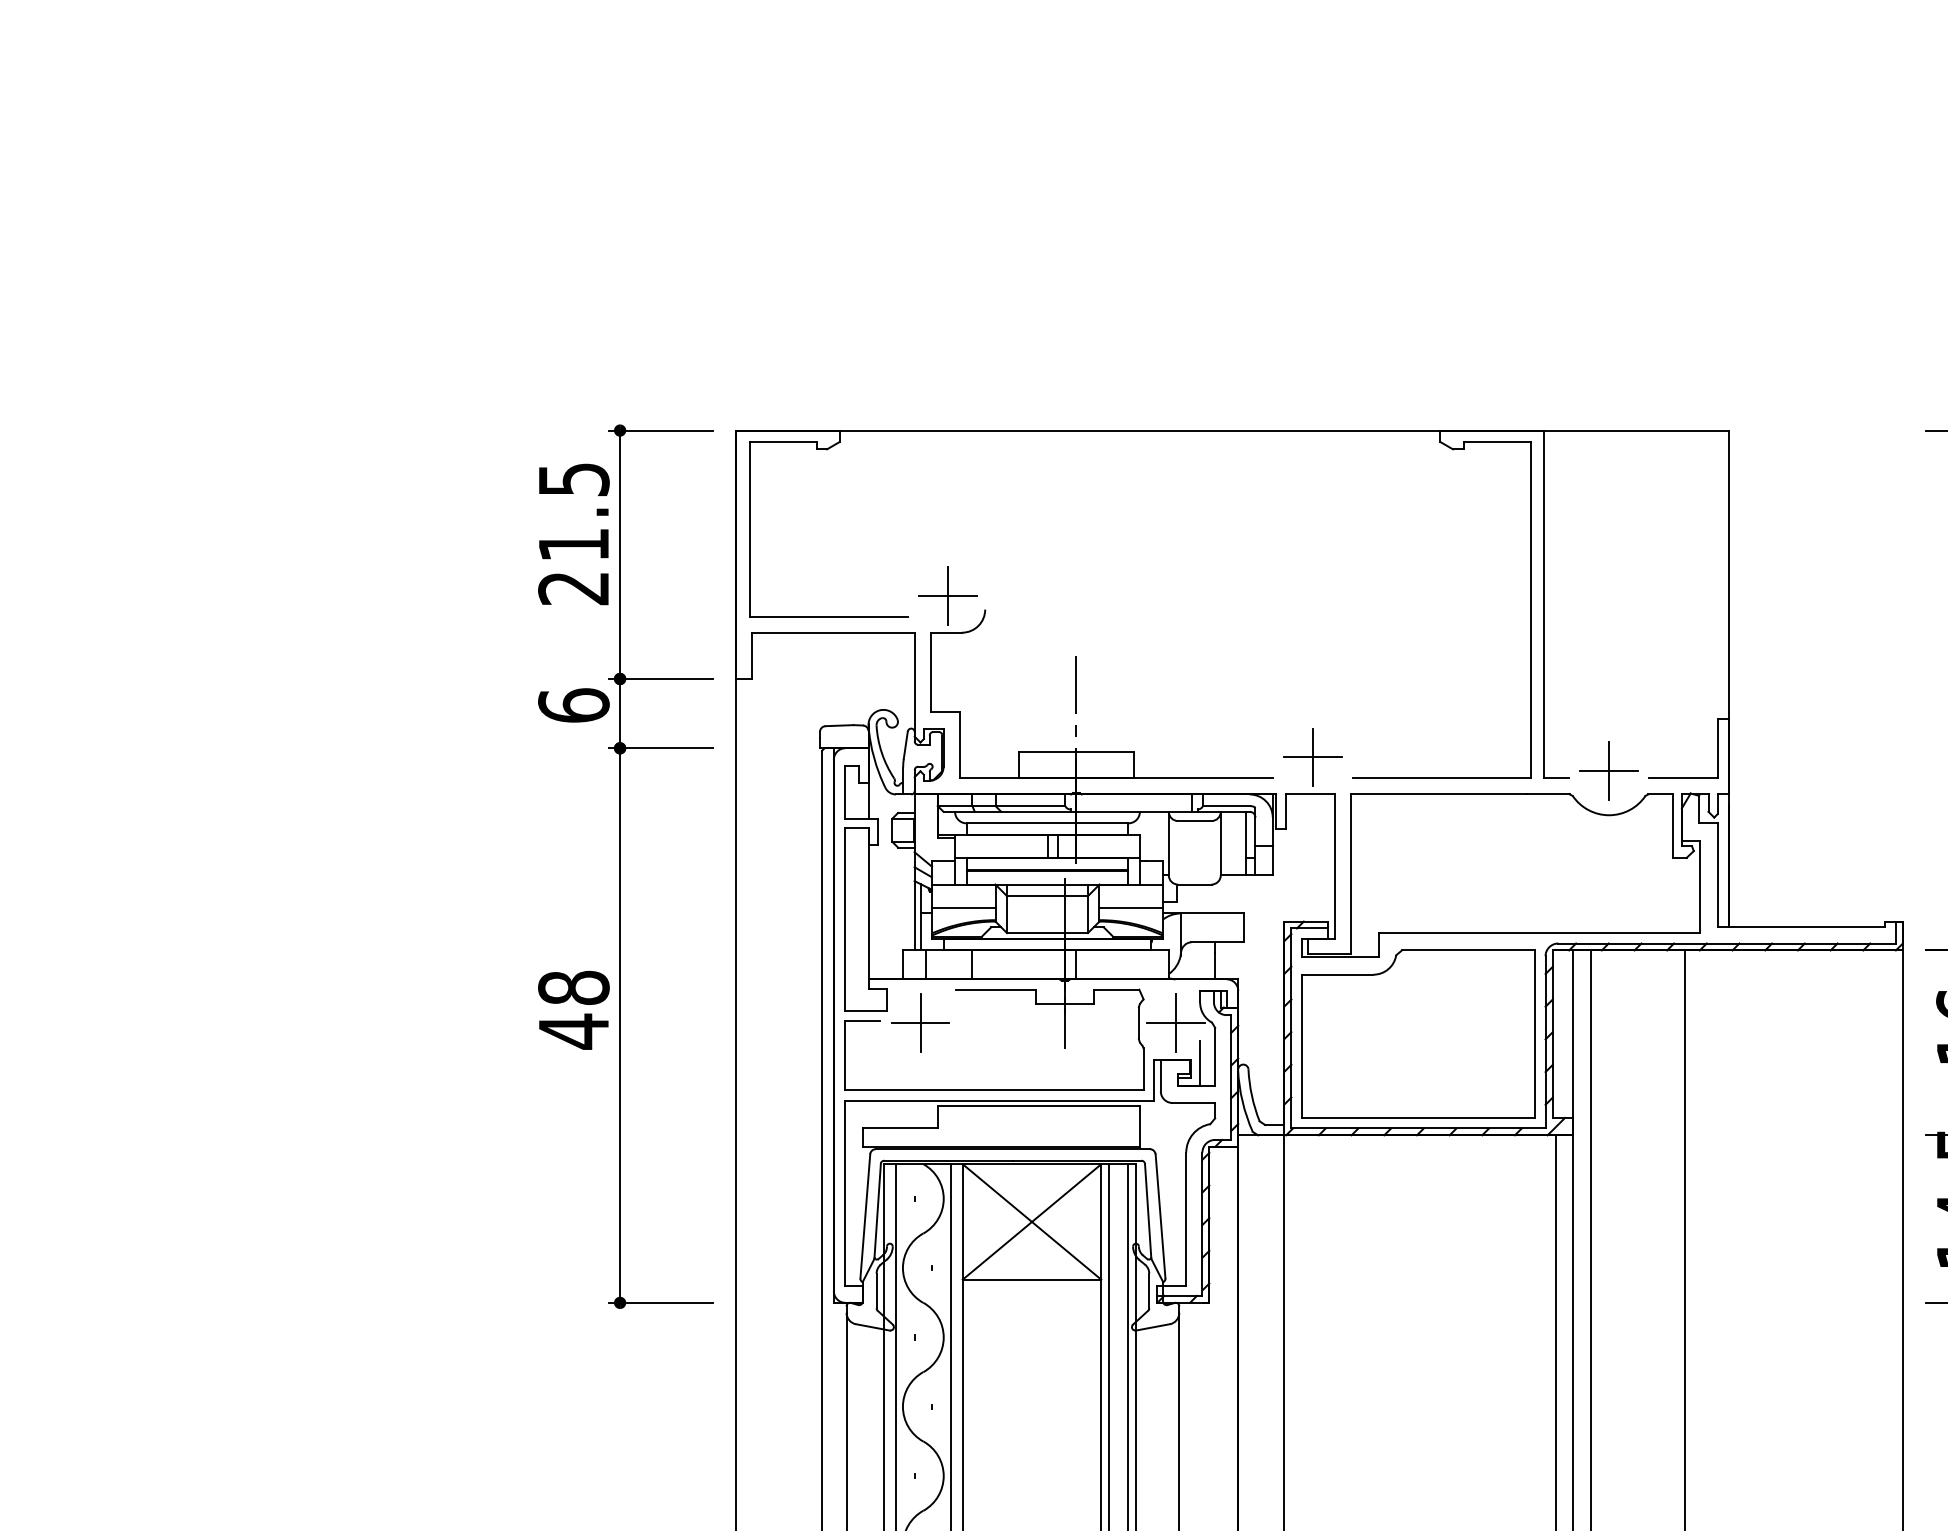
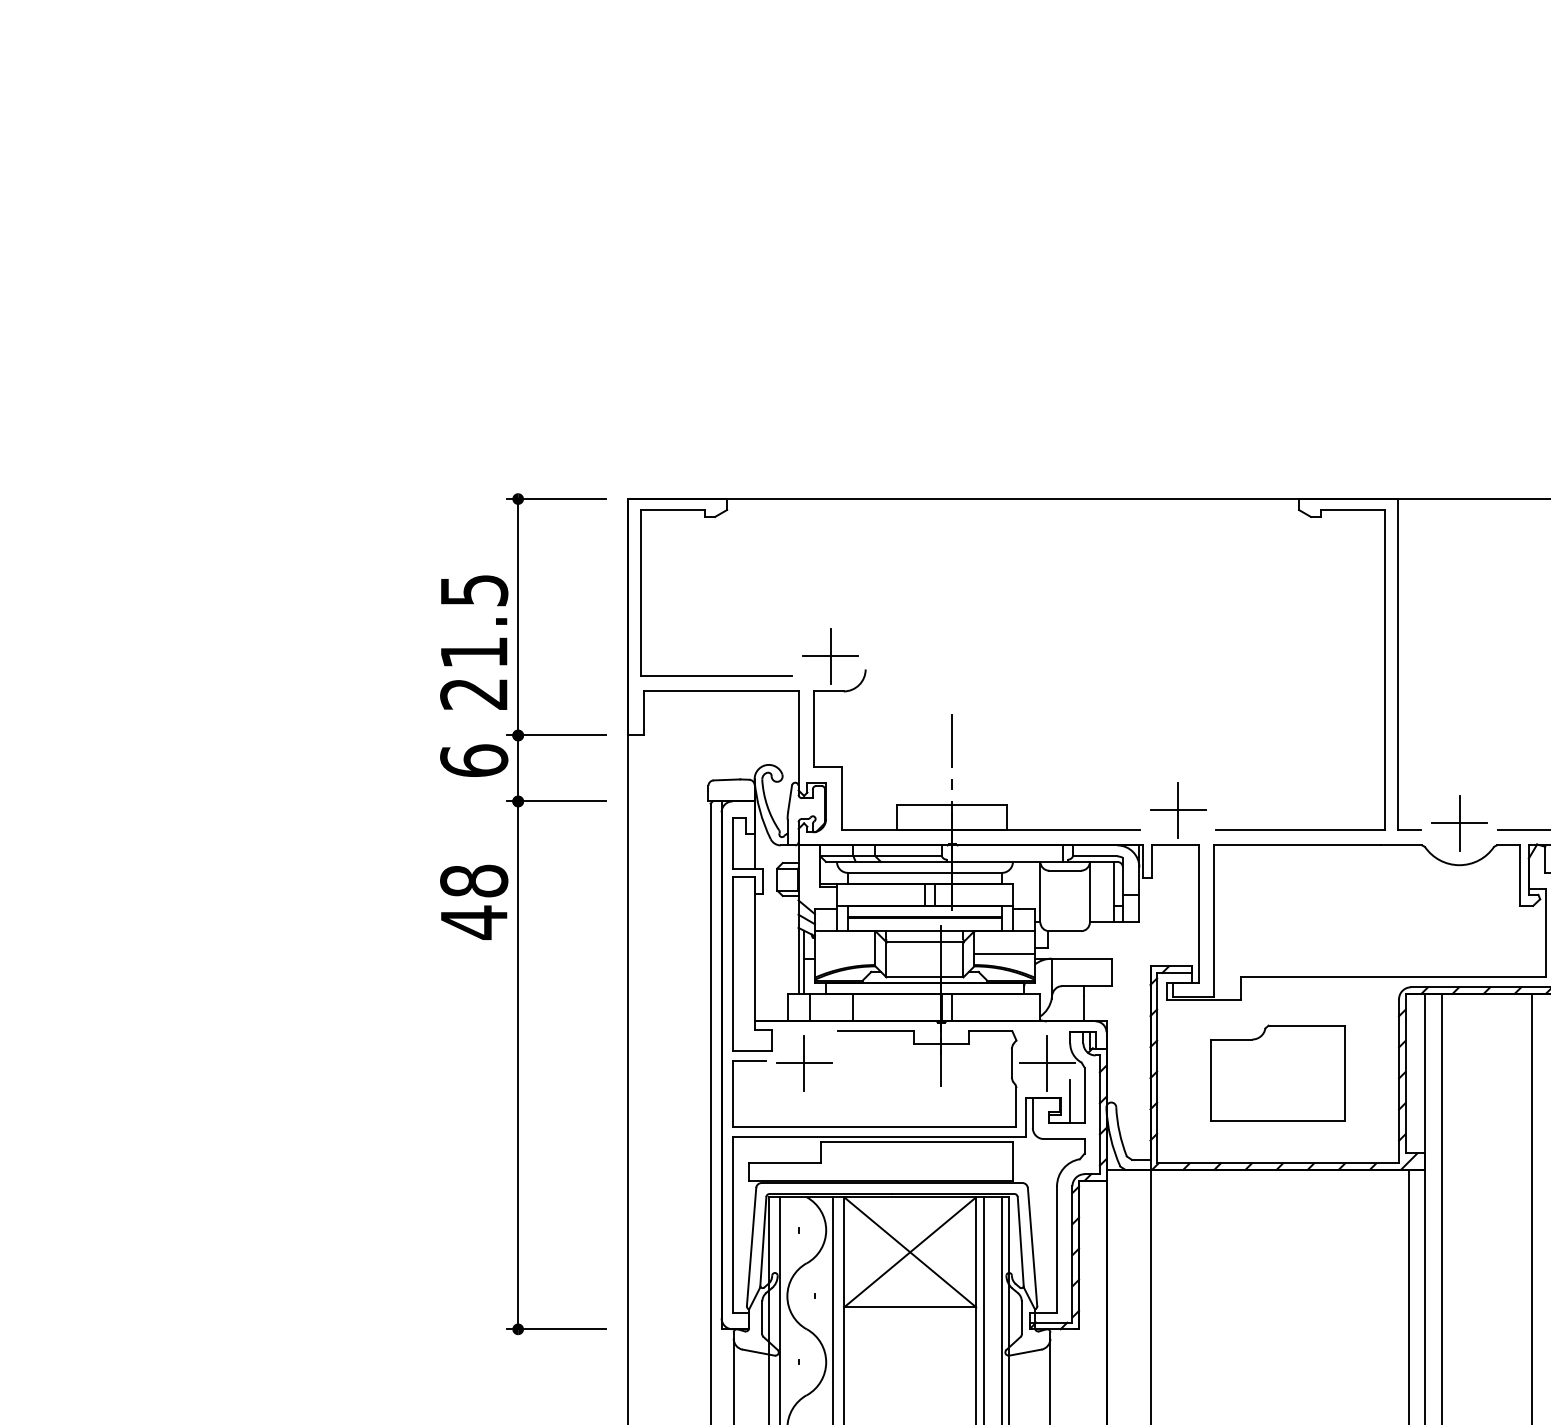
text: (573, 534) -> (473, 642), moved
line: (963, 908) -> (845, 953), removed
text: (573, 1009) -> (473, 901), moved
part: (1418, 1033) -> (1278, 1072), size x0.6

